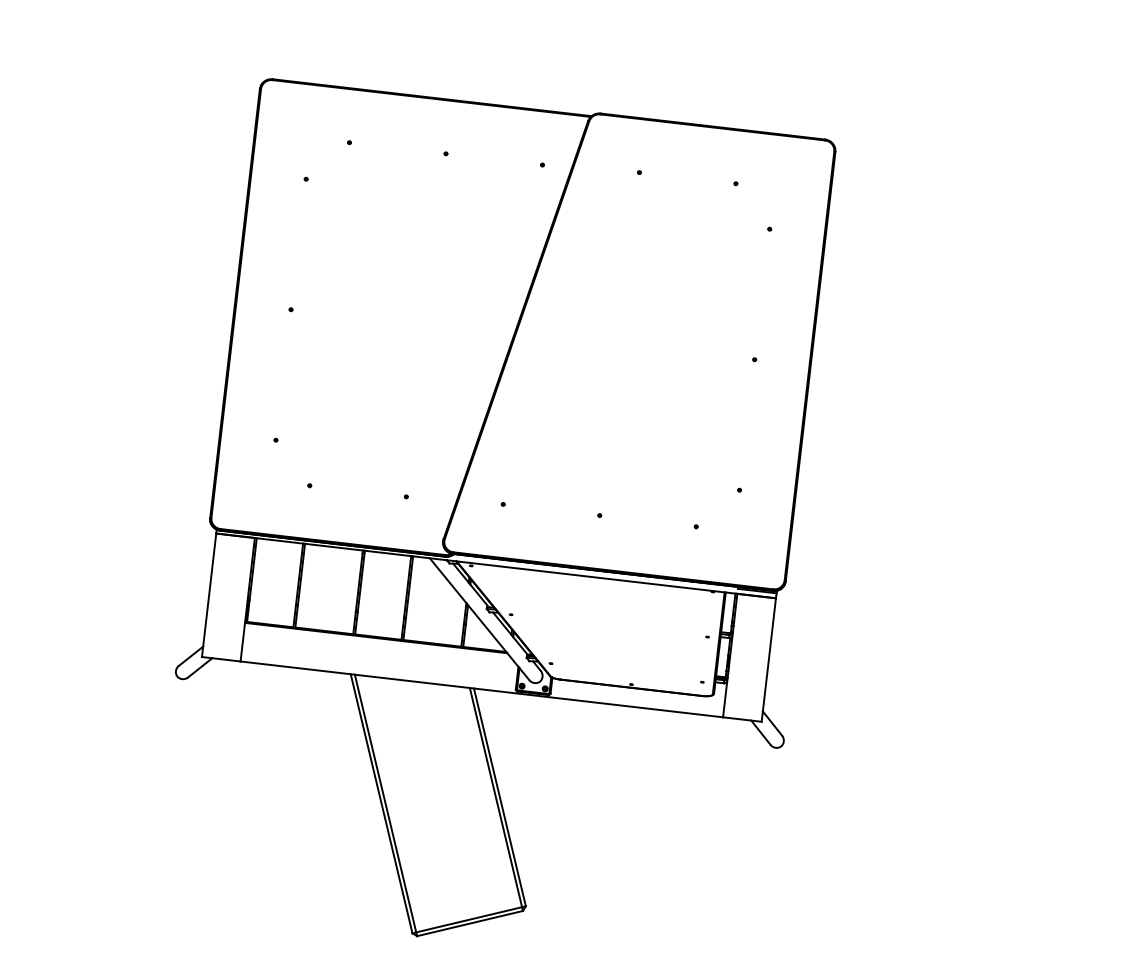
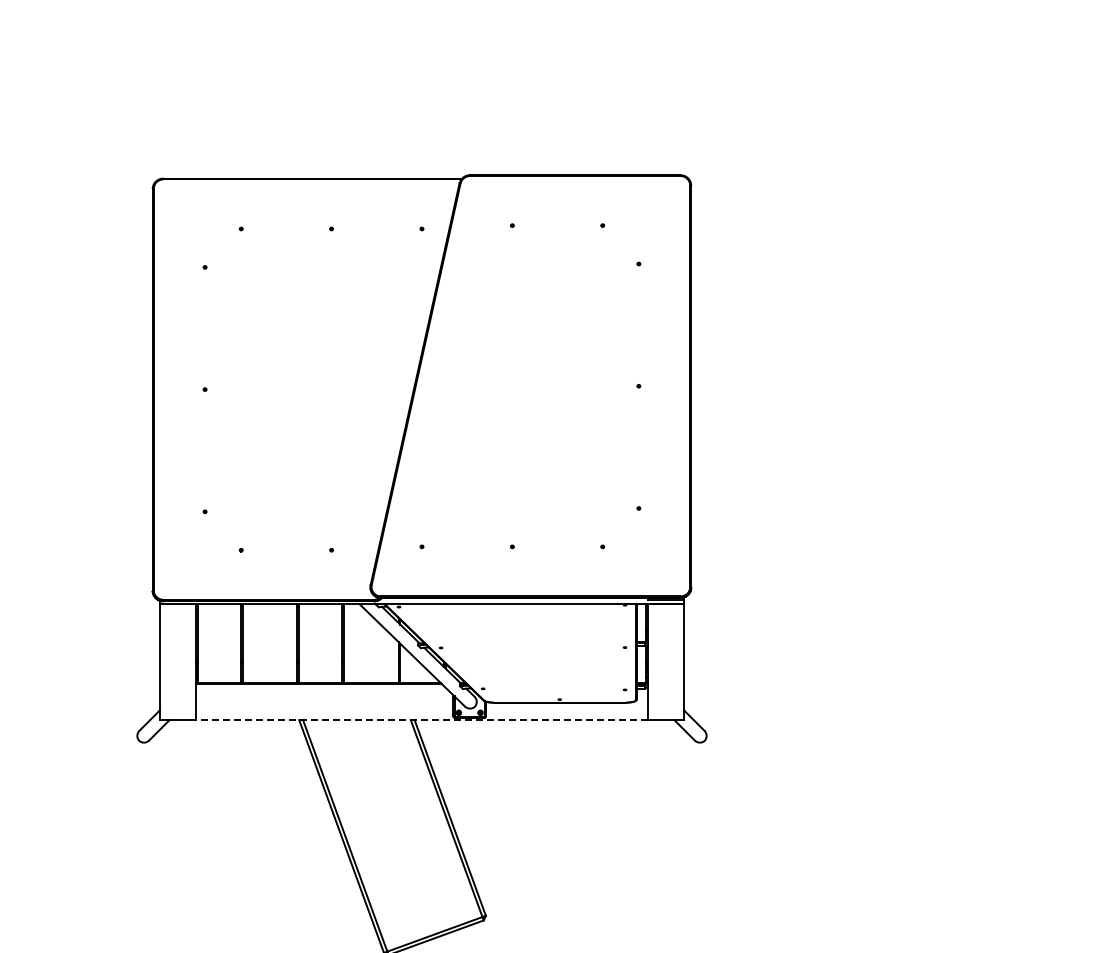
line: (481, 689) -> (421, 720), solid -> dashed

